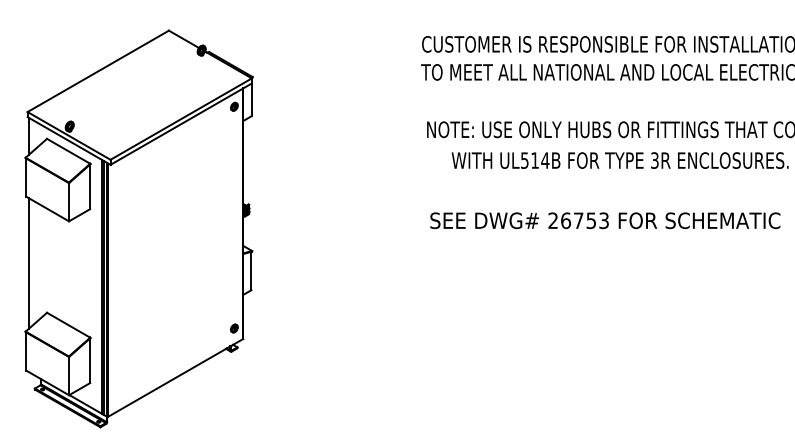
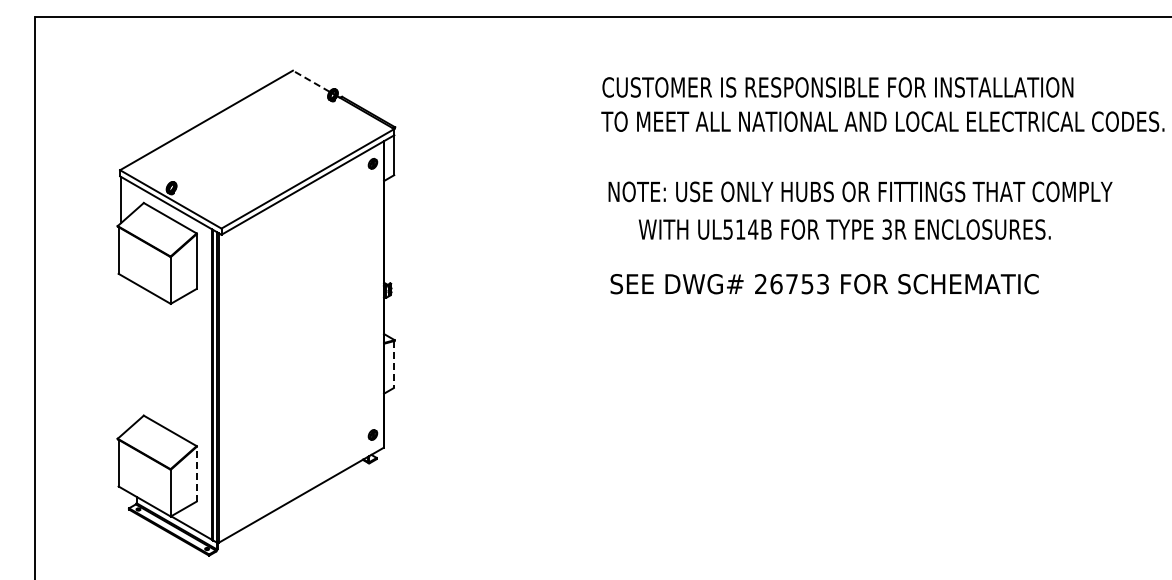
line: (183, 39) -> (310, 81), solid -> dashed
text: (605, 221) -> (824, 284), moved
line: (28, 263) -> (121, 355), removed
line: (251, 271) -> (393, 365), solid -> dashed
line: (90, 360) -> (196, 473), solid -> dashed

